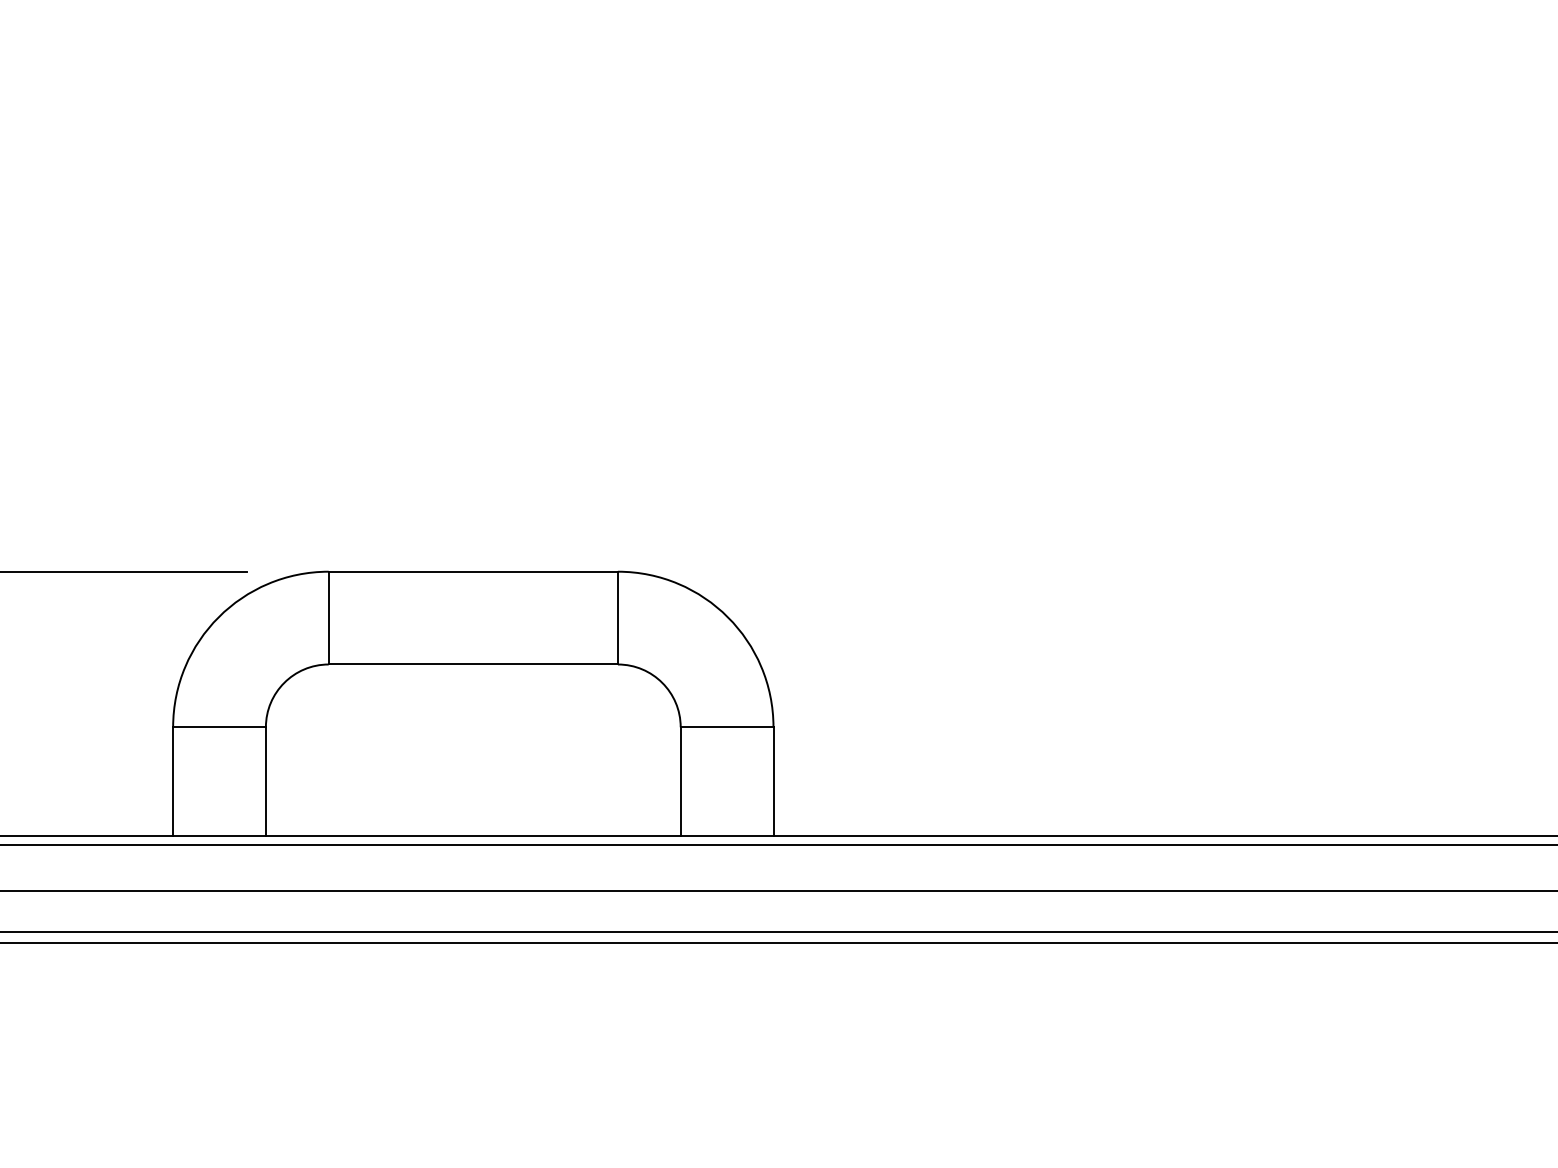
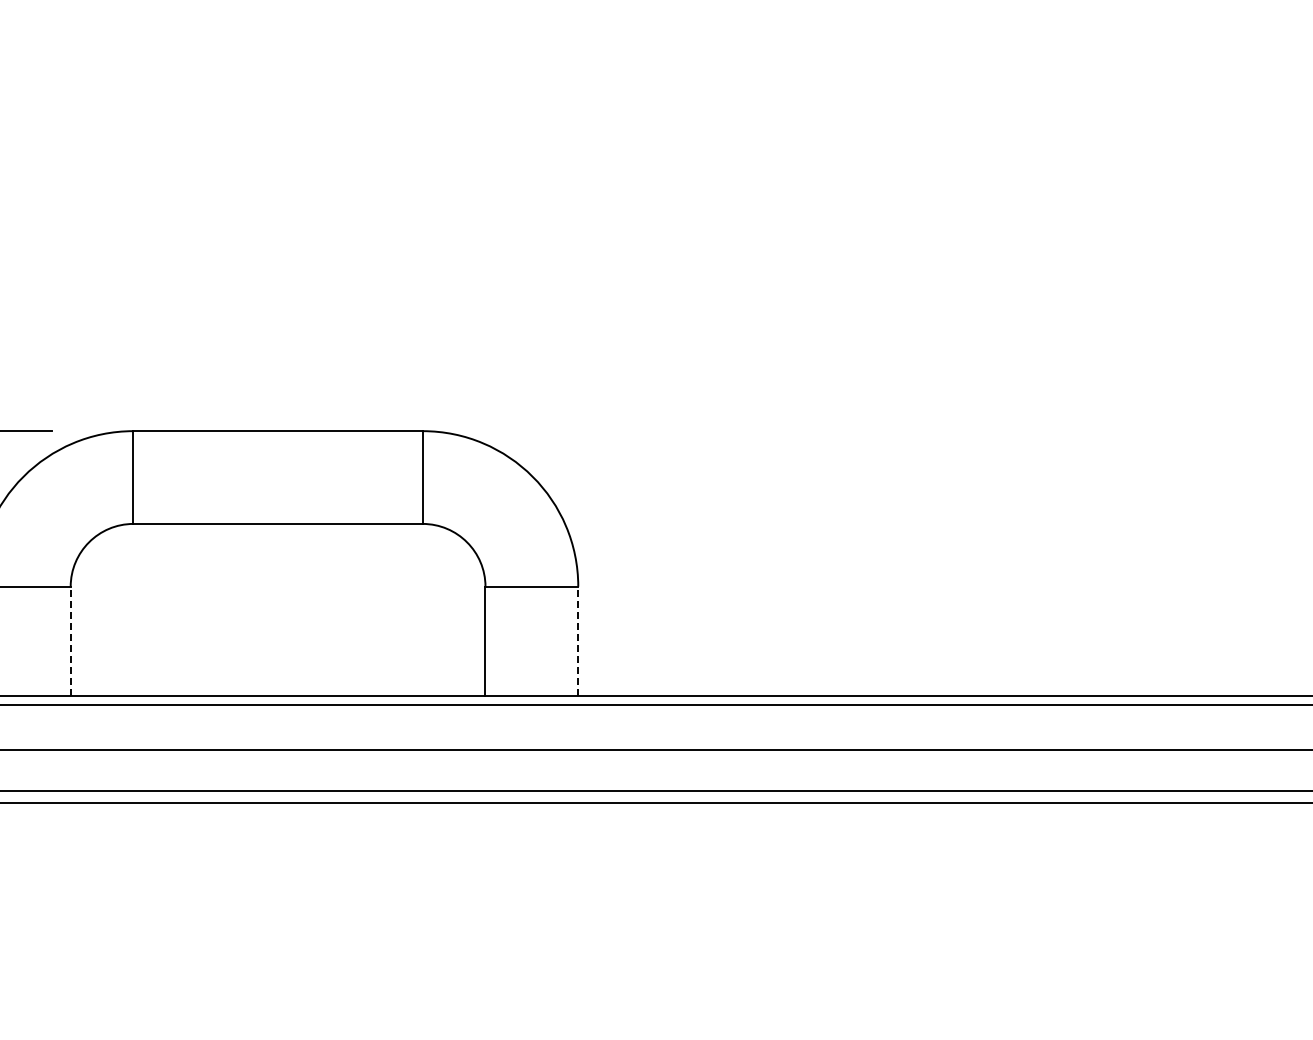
line: (265, 781) -> (70, 640), solid -> dashed
line: (773, 781) -> (578, 640), solid -> dashed

